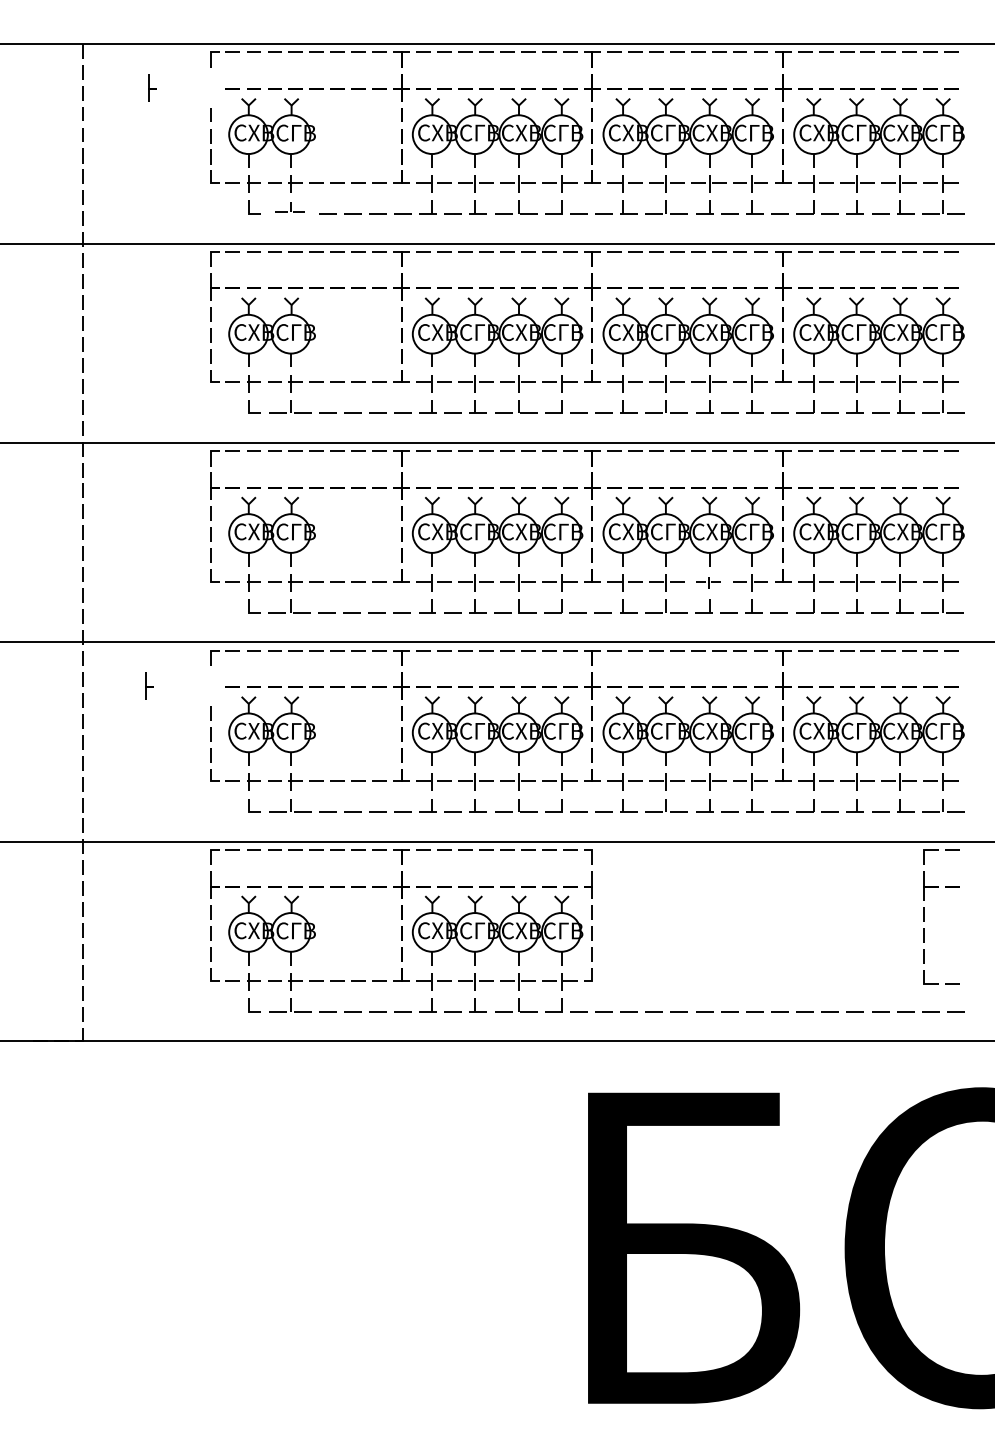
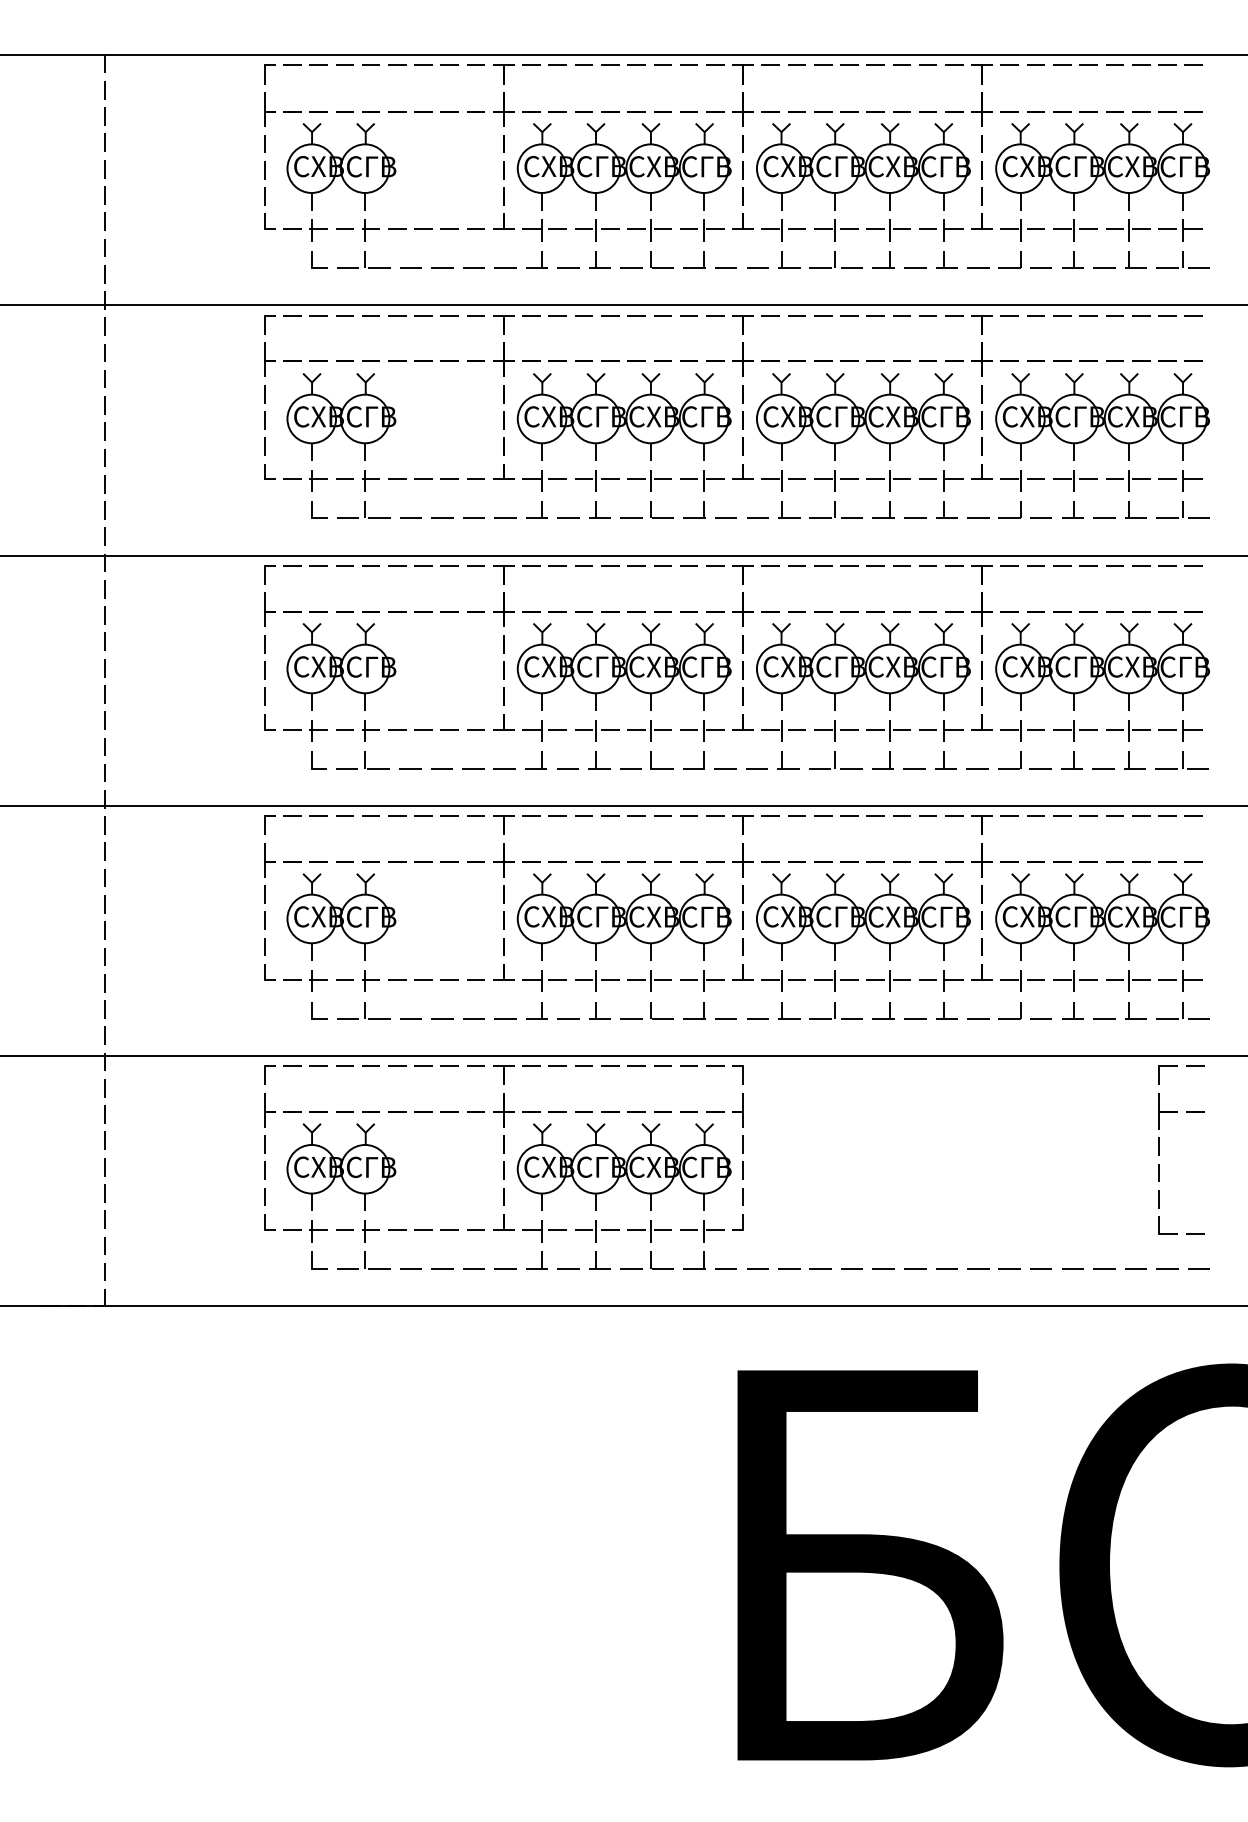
line: (152, 89) -> (269, 111), moved
part: (289, 207) -> (363, 259), size x1.43
part: (708, 582) -> (888, 730), size x1.43
line: (149, 687) -> (269, 861), moved

